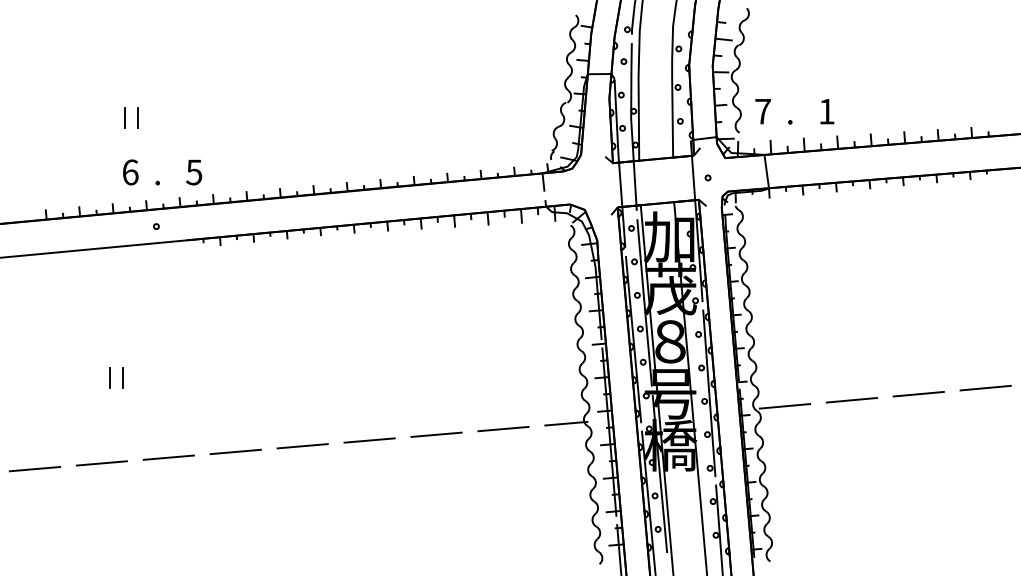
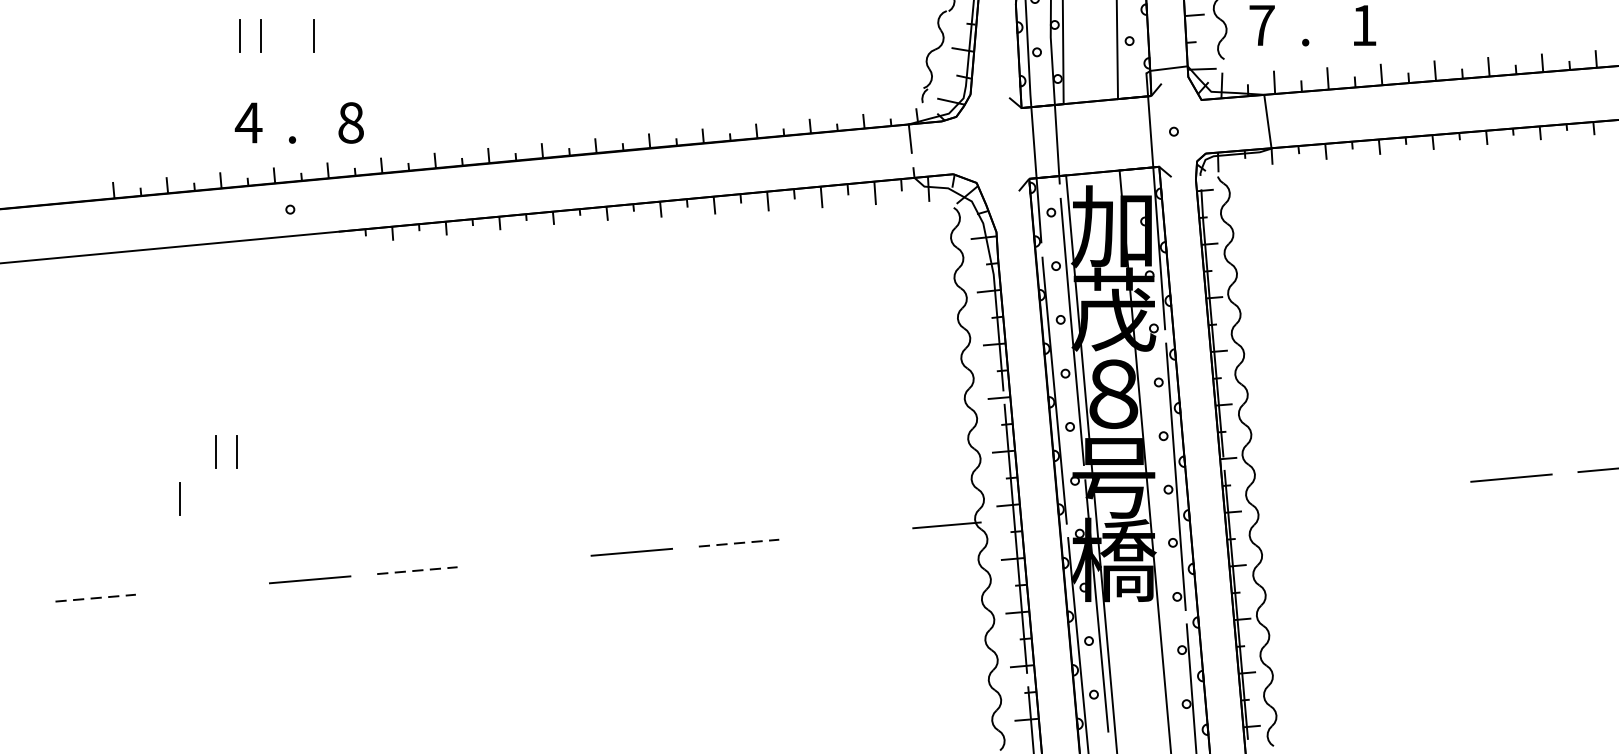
line: (170, 117) -> (312, 34), added
text: (130, 172) -> (248, 123), 6 -> 4
text: (194, 172) -> (351, 123), 5 -> 8
line: (851, 400) -> (1403, 488), removed
line: (87, 406) -> (179, 497), added
line: (784, 406) -> (1296, 497), removed
line: (503, 428) -> (846, 533), removed
line: (437, 434) -> (740, 542), solid -> dashed
line: (302, 446) -> (524, 561), removed
line: (236, 451) -> (418, 569), solid -> dashed
line: (101, 463) -> (202, 589), removed
line: (35, 469) -> (96, 598), solid -> dashed

